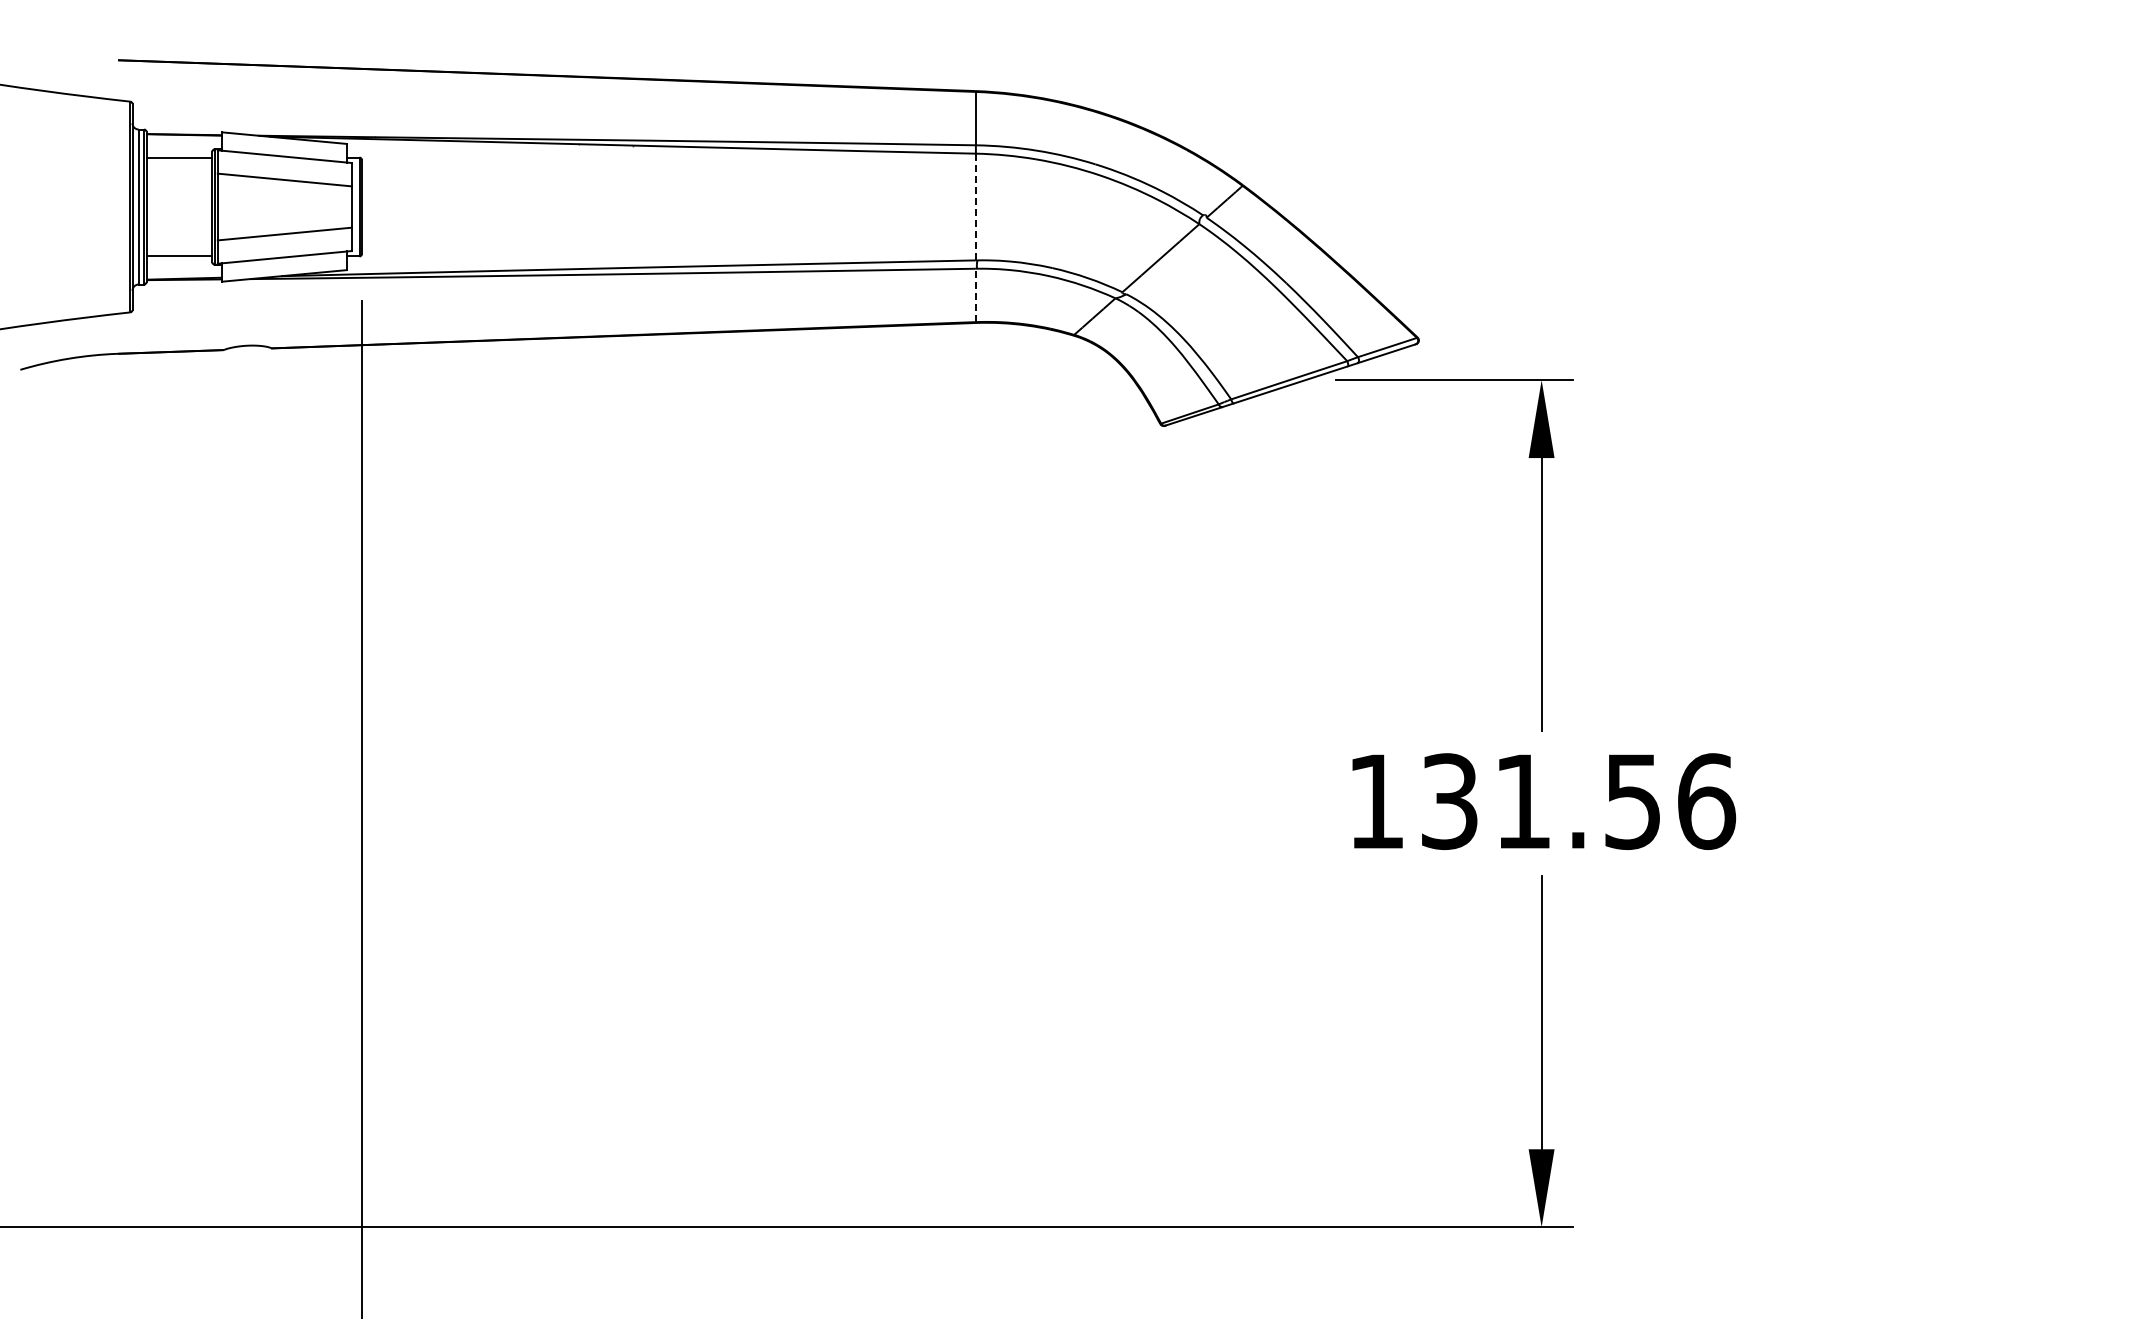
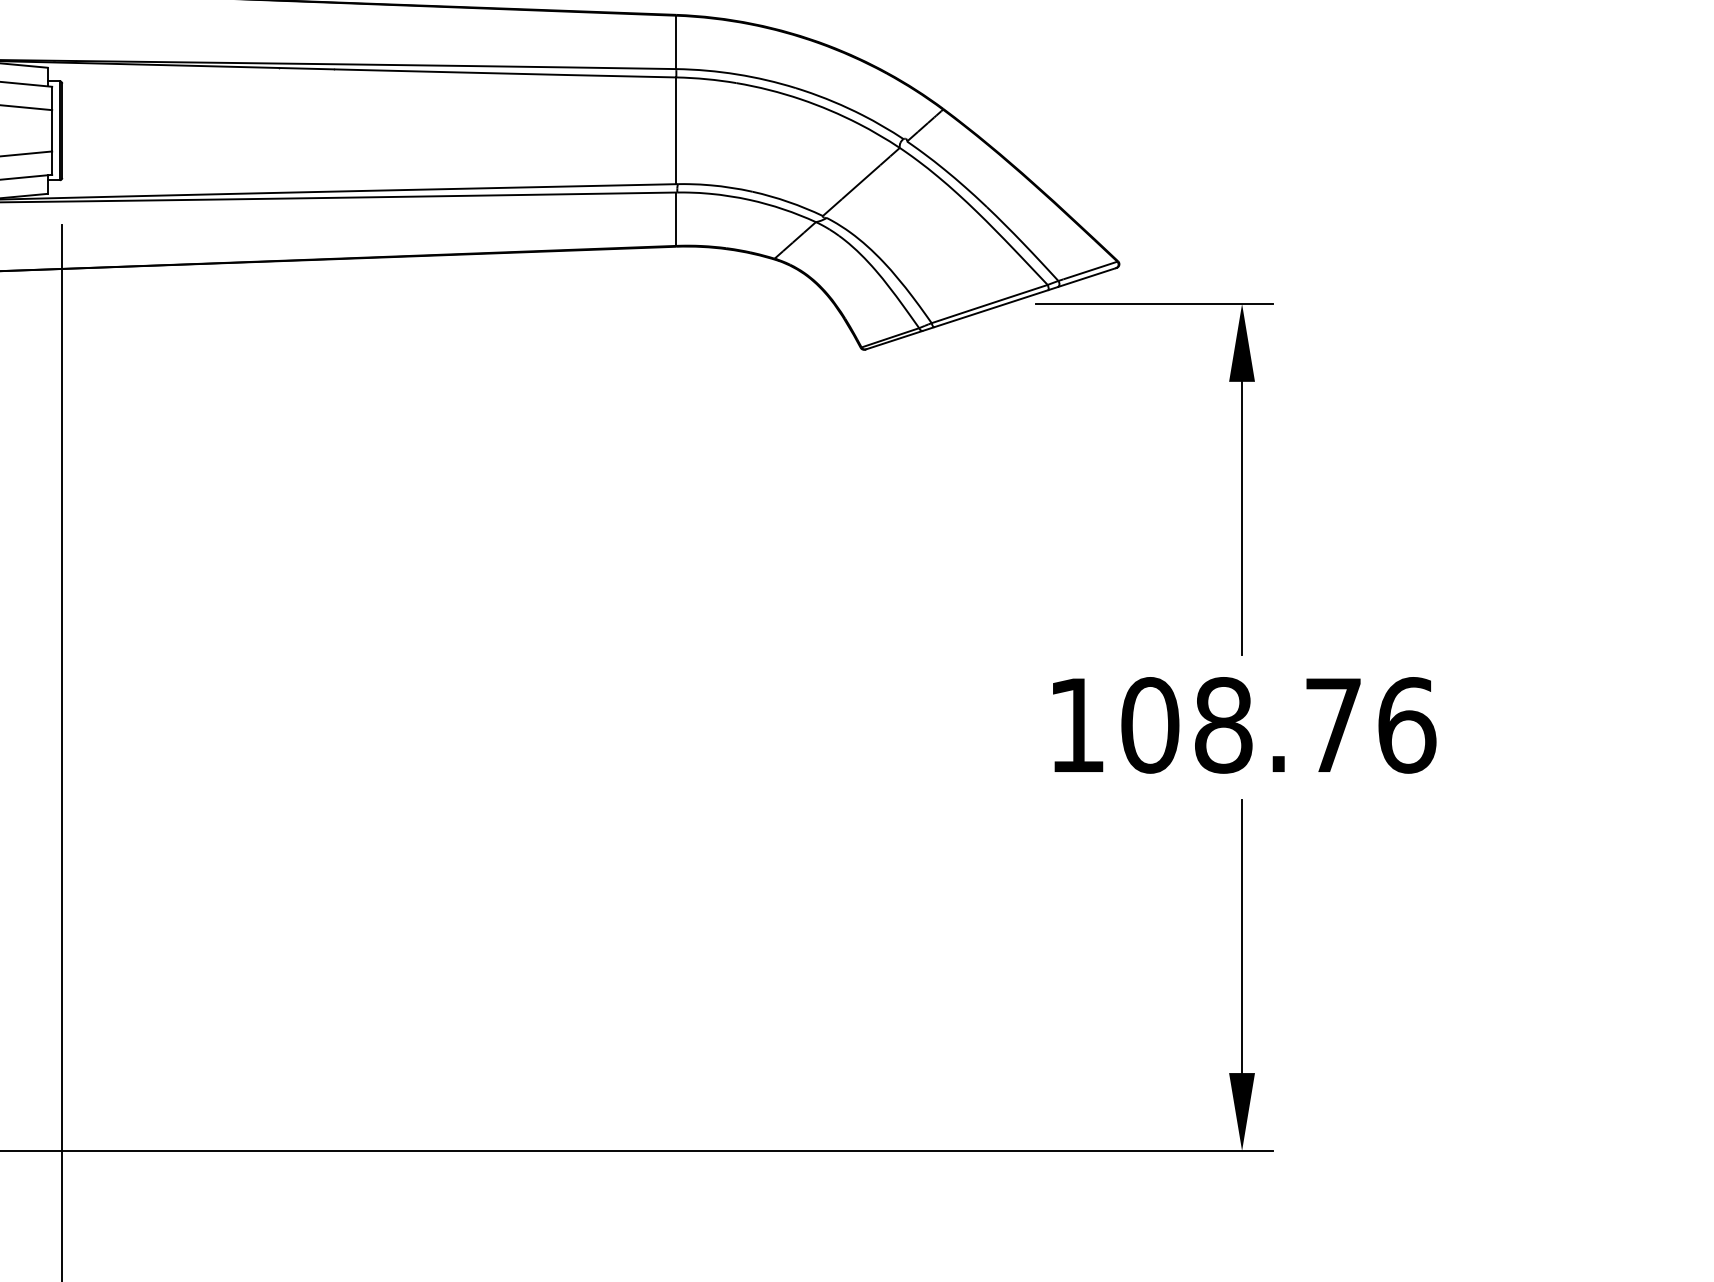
line: (975, 206) -> (675, 130), dashed -> solid
line: (975, 295) -> (675, 219), dashed -> solid
text: (1540, 801) -> (1240, 725), 131.56 -> 108.76

